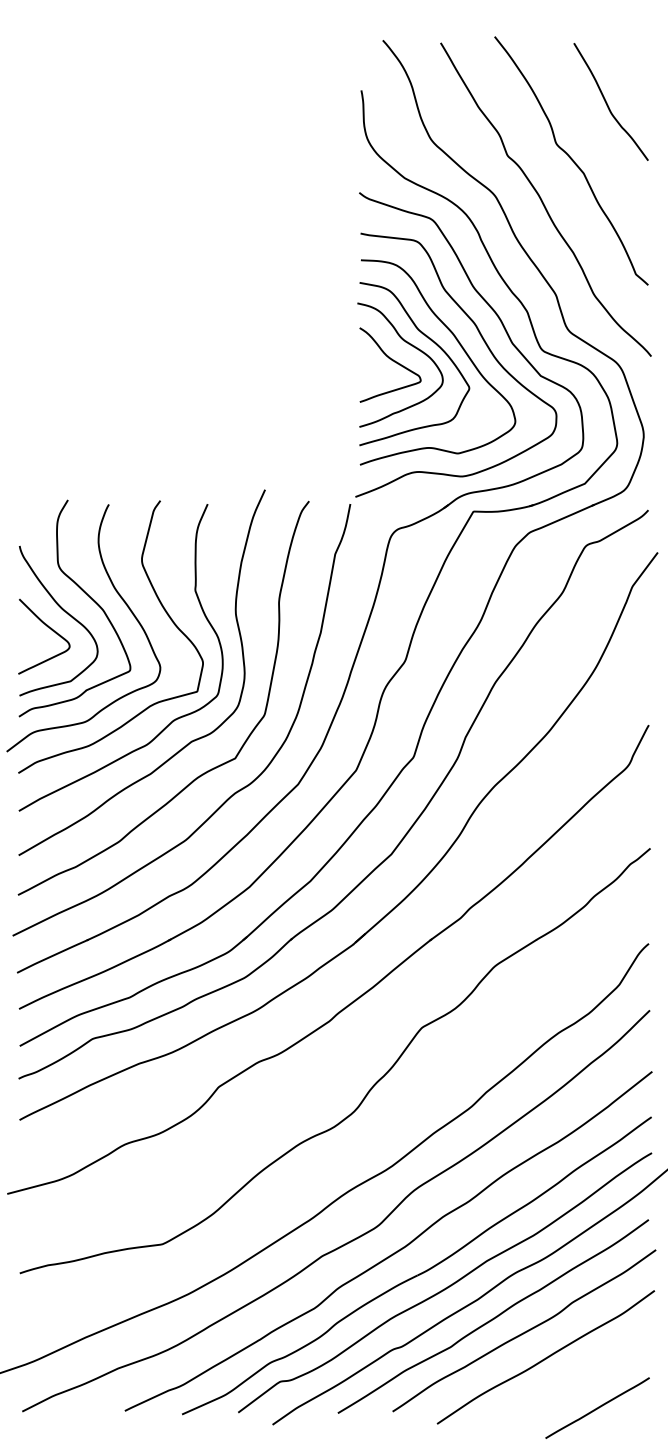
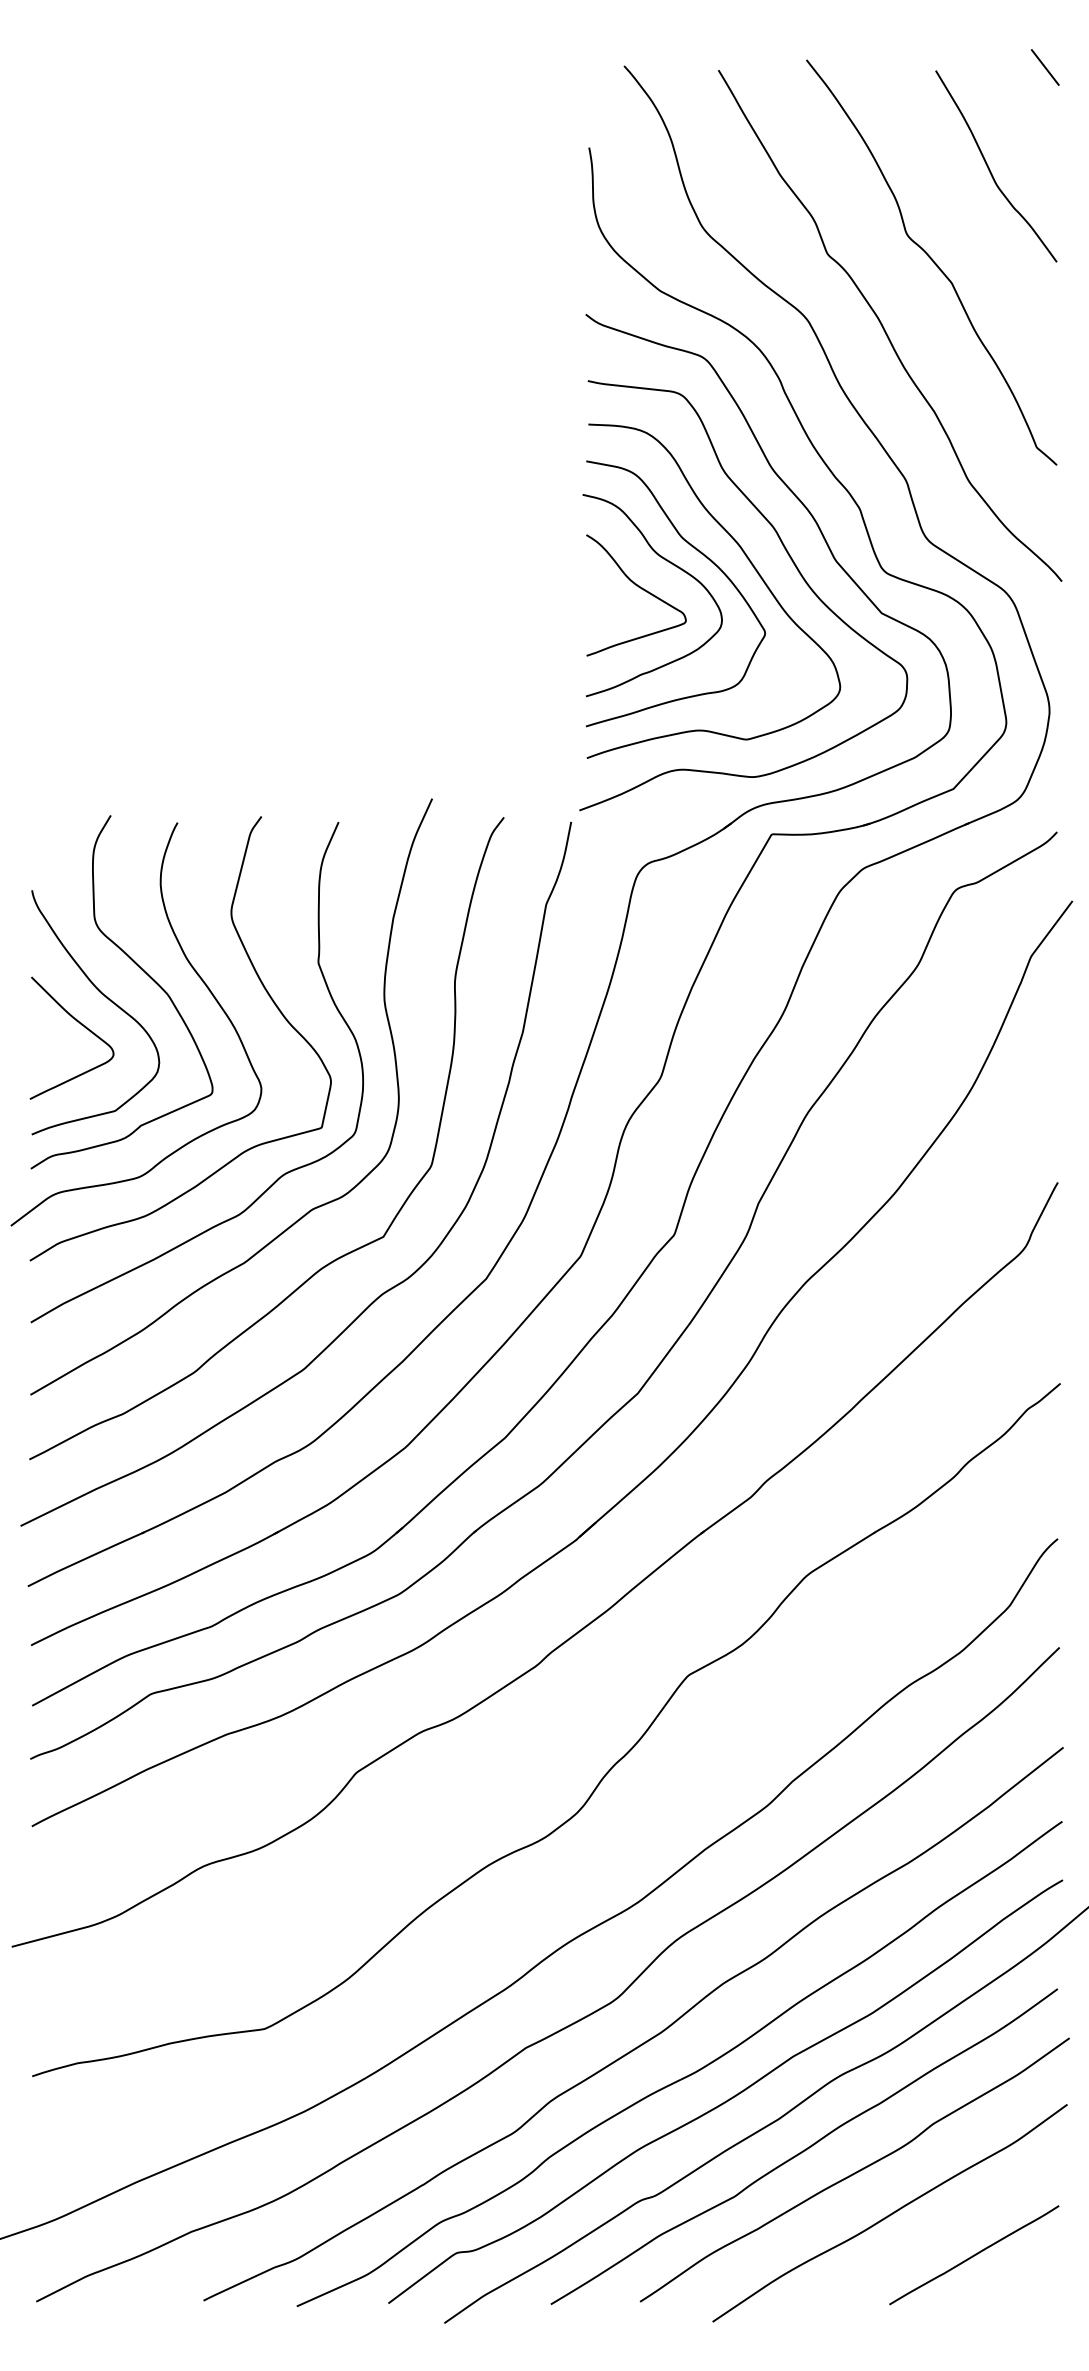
line: (641, 40) -> (1045, 66), added
line: (597, 1407) -> (974, 2254), moved

